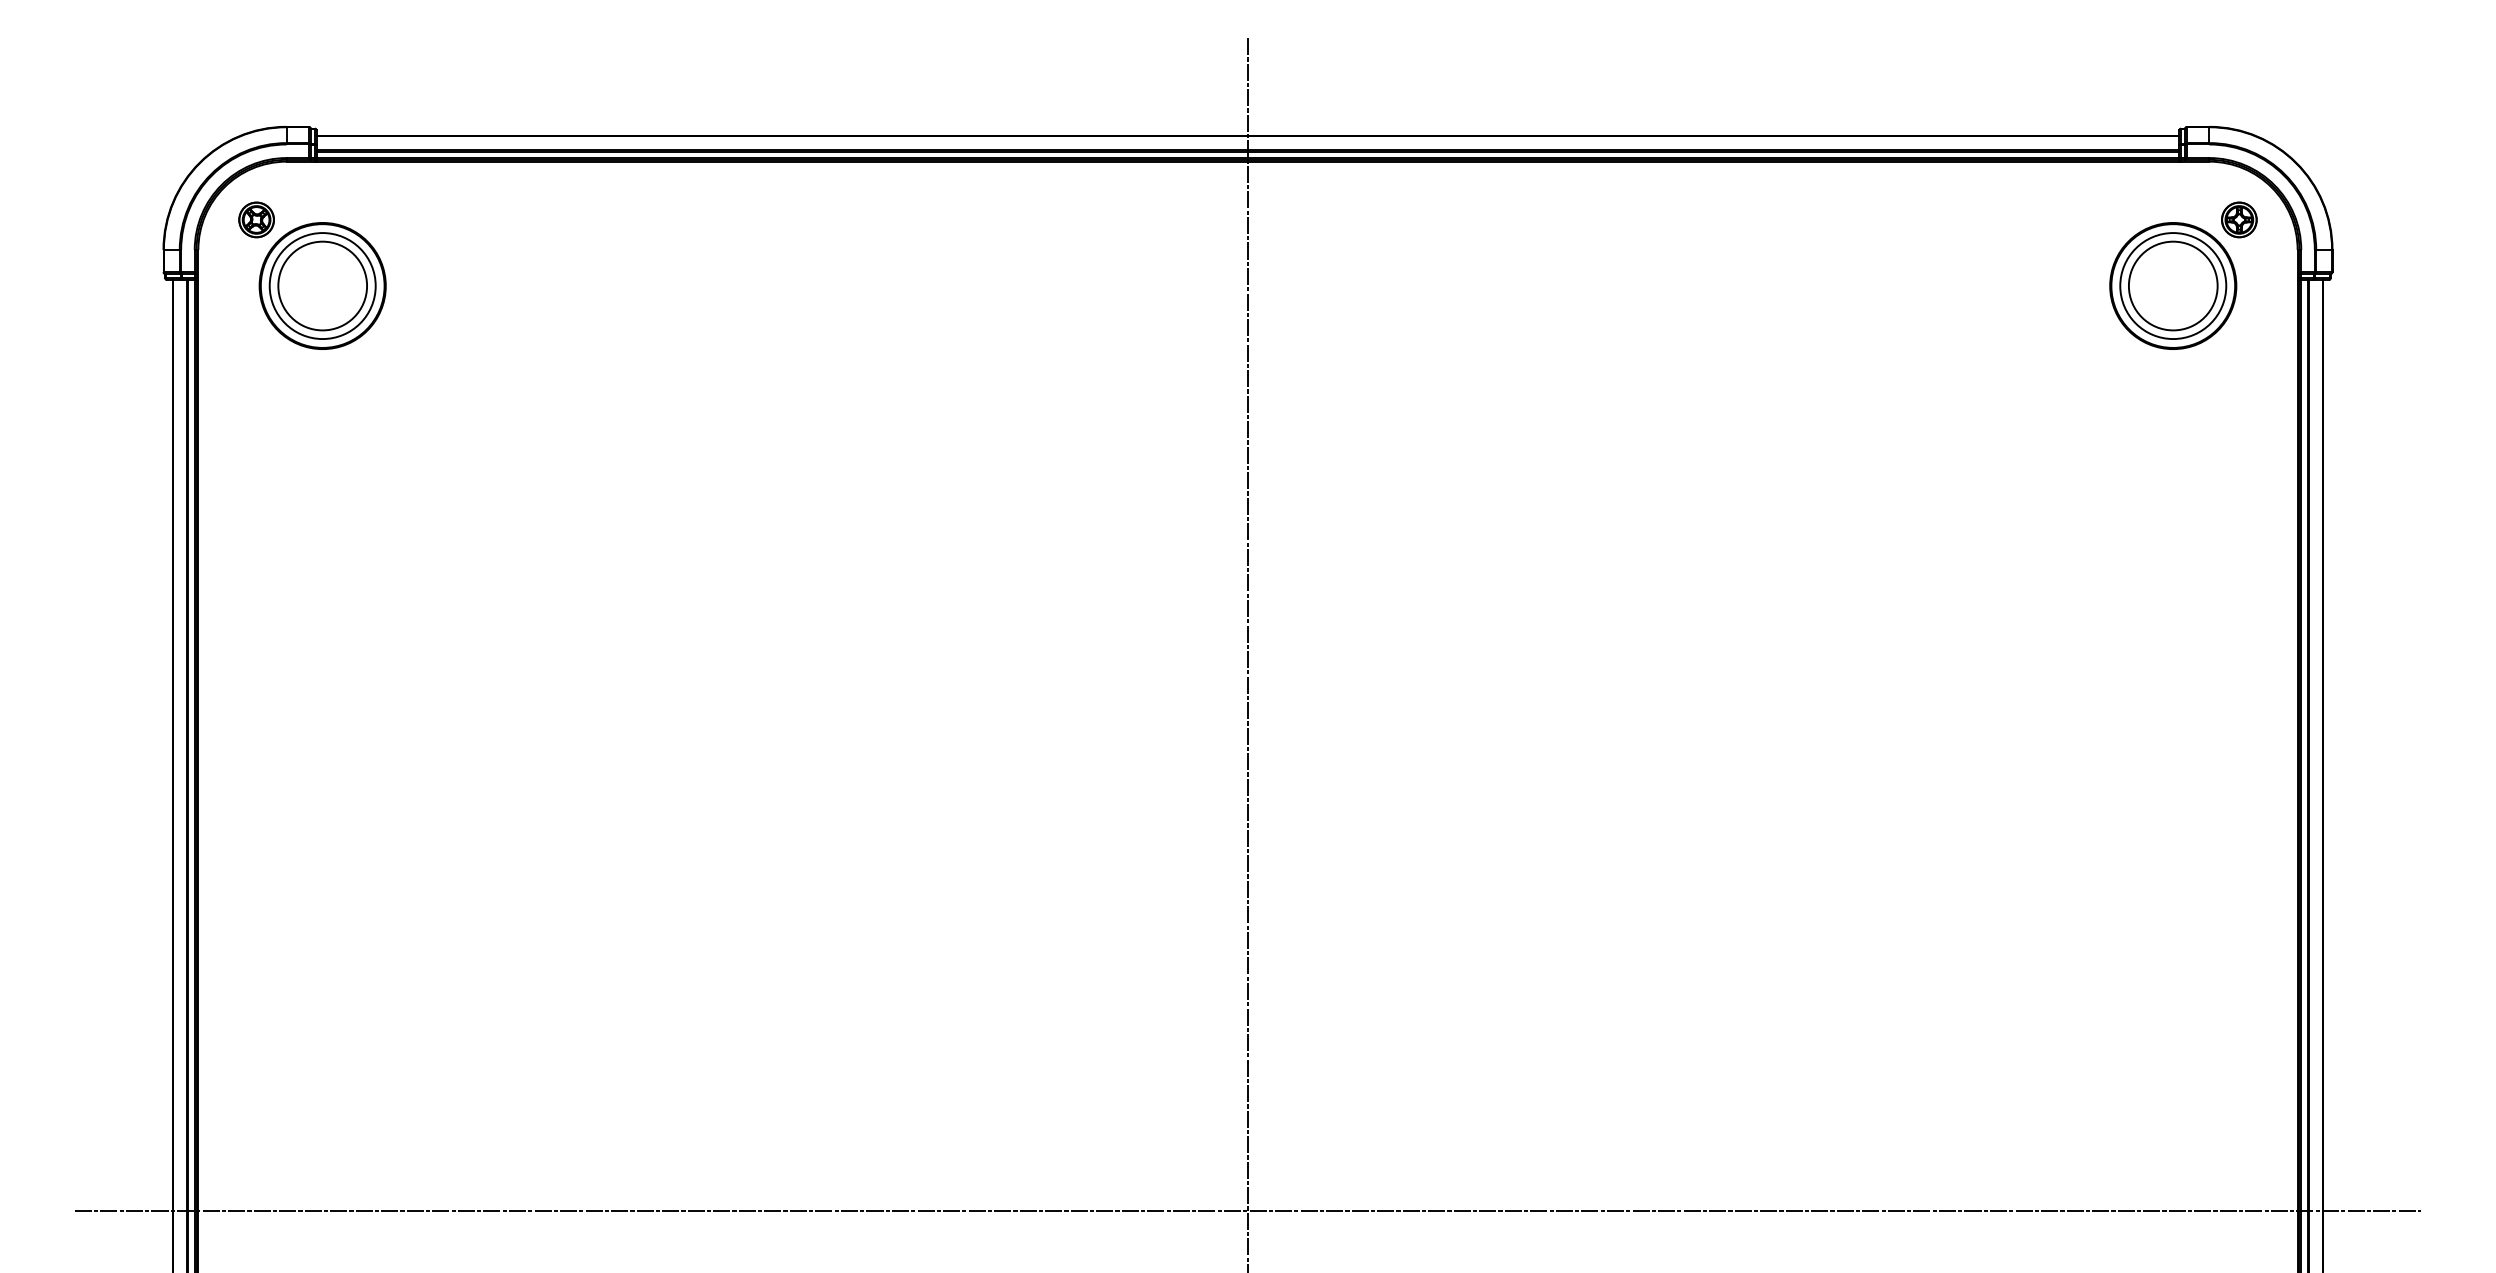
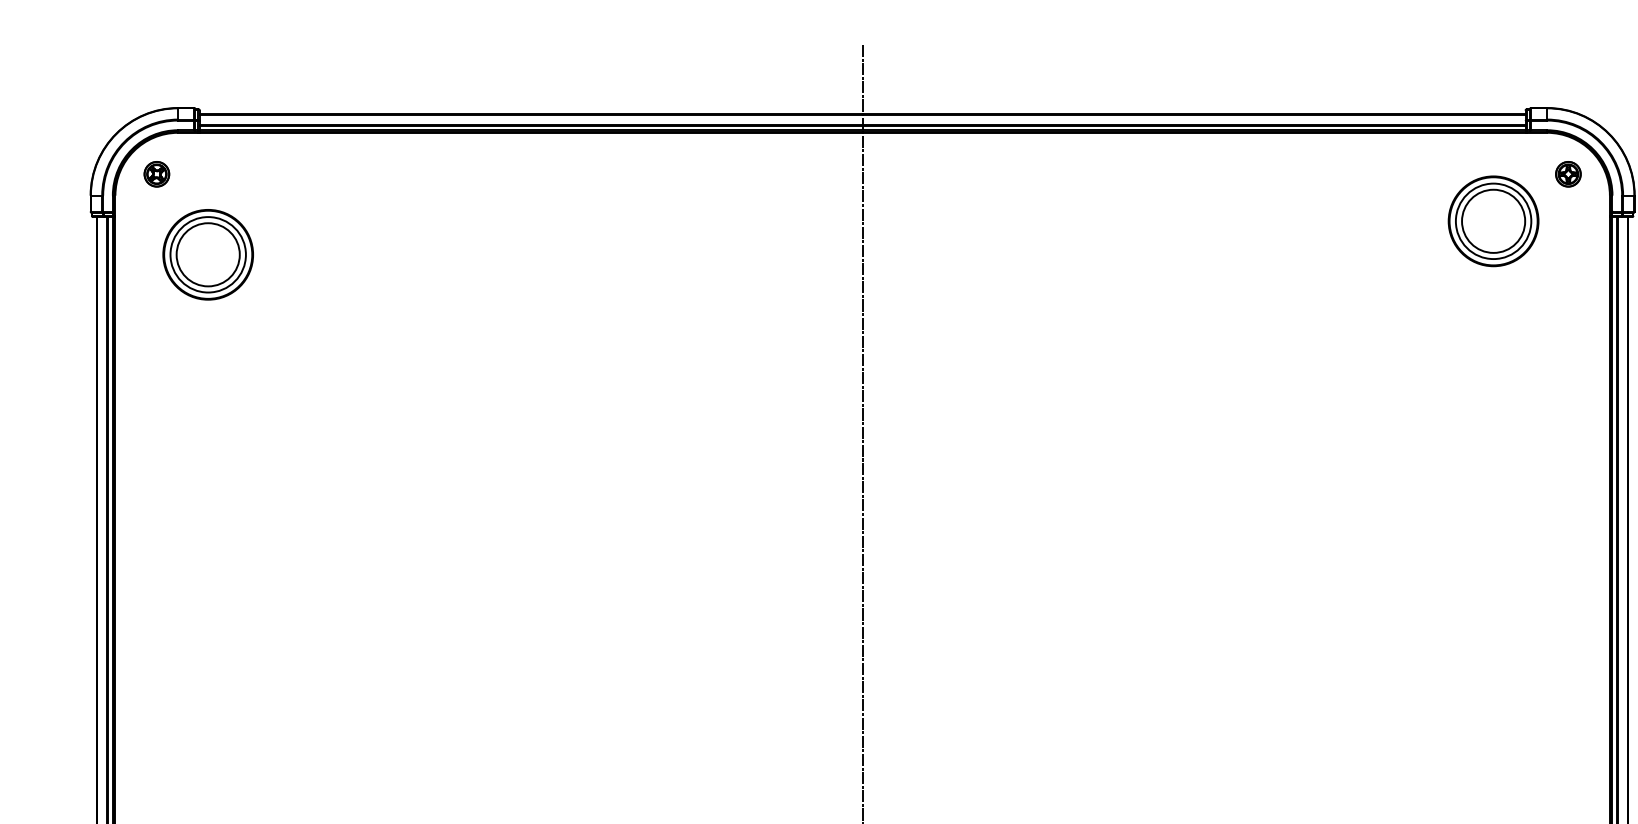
part: (322, 285) -> (208, 254), moved
part: (2173, 285) -> (1493, 220), moved

